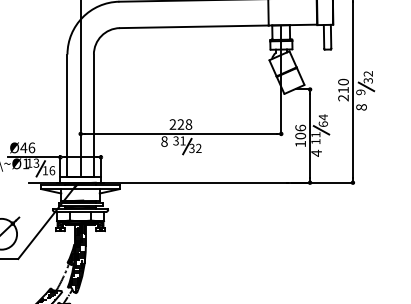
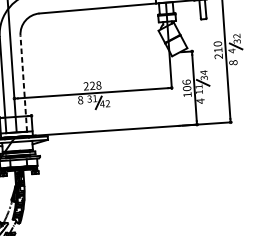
text: (360, 92) -> (231, 51), 9 -> 4
line: (93, 115) -> (23, 83), solid -> dashed
text: (322, 123) -> (203, 77), 64 -> 34
text: (191, 148) -> (102, 104), 32 -> 42

